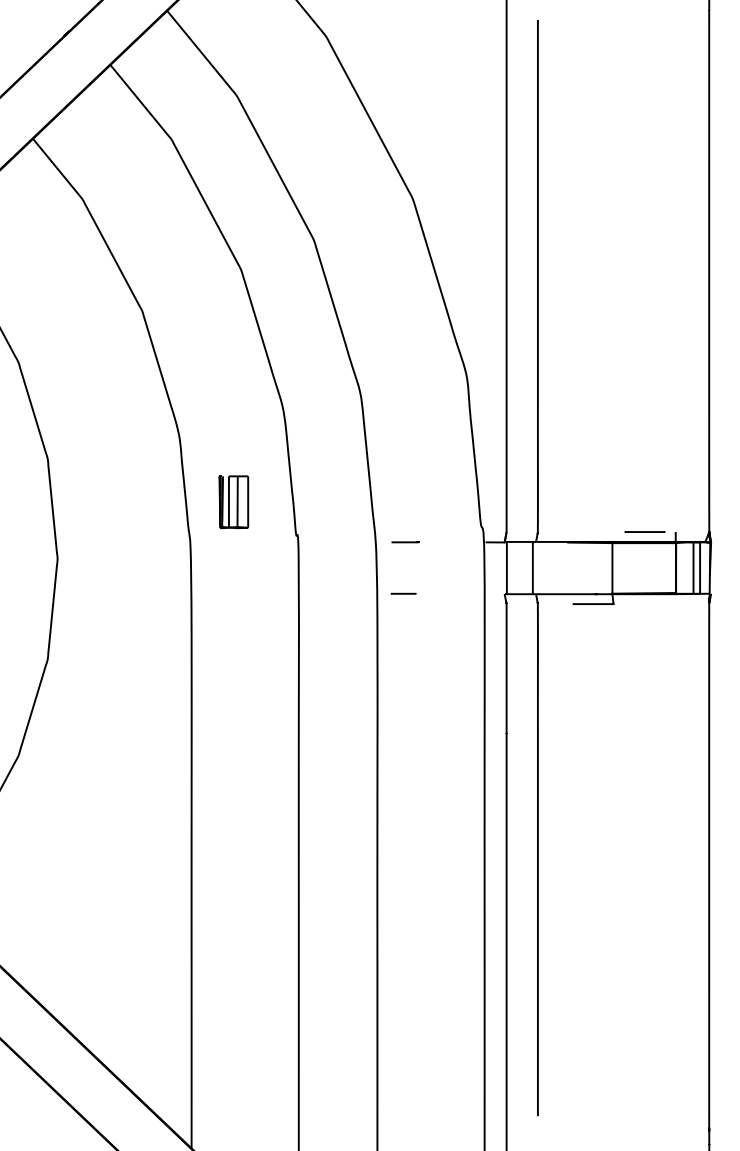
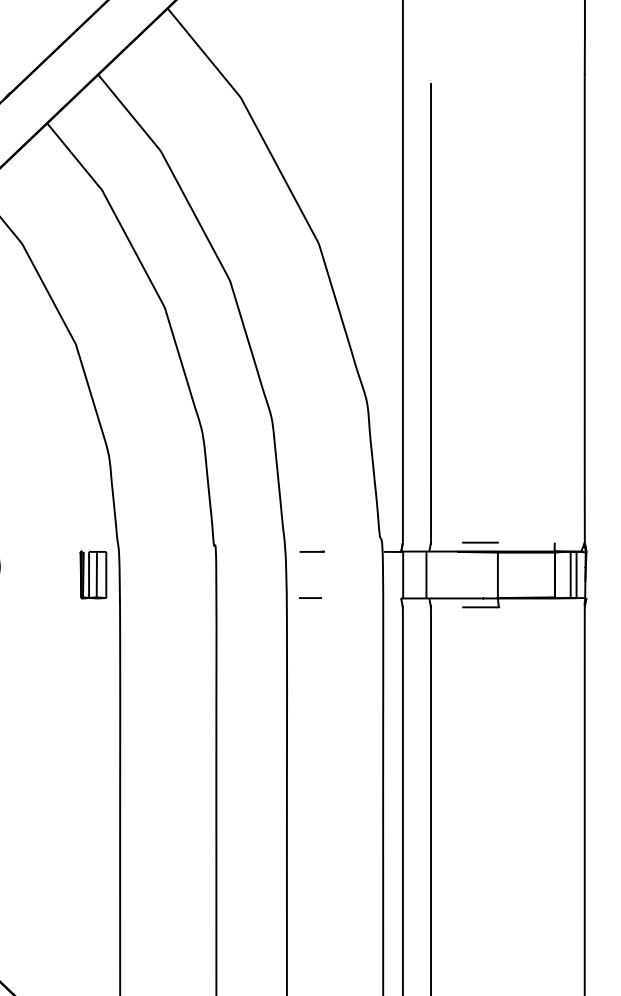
part: (233, 502) -> (93, 575), moved
line: (644, 531) -> (480, 542), moved

